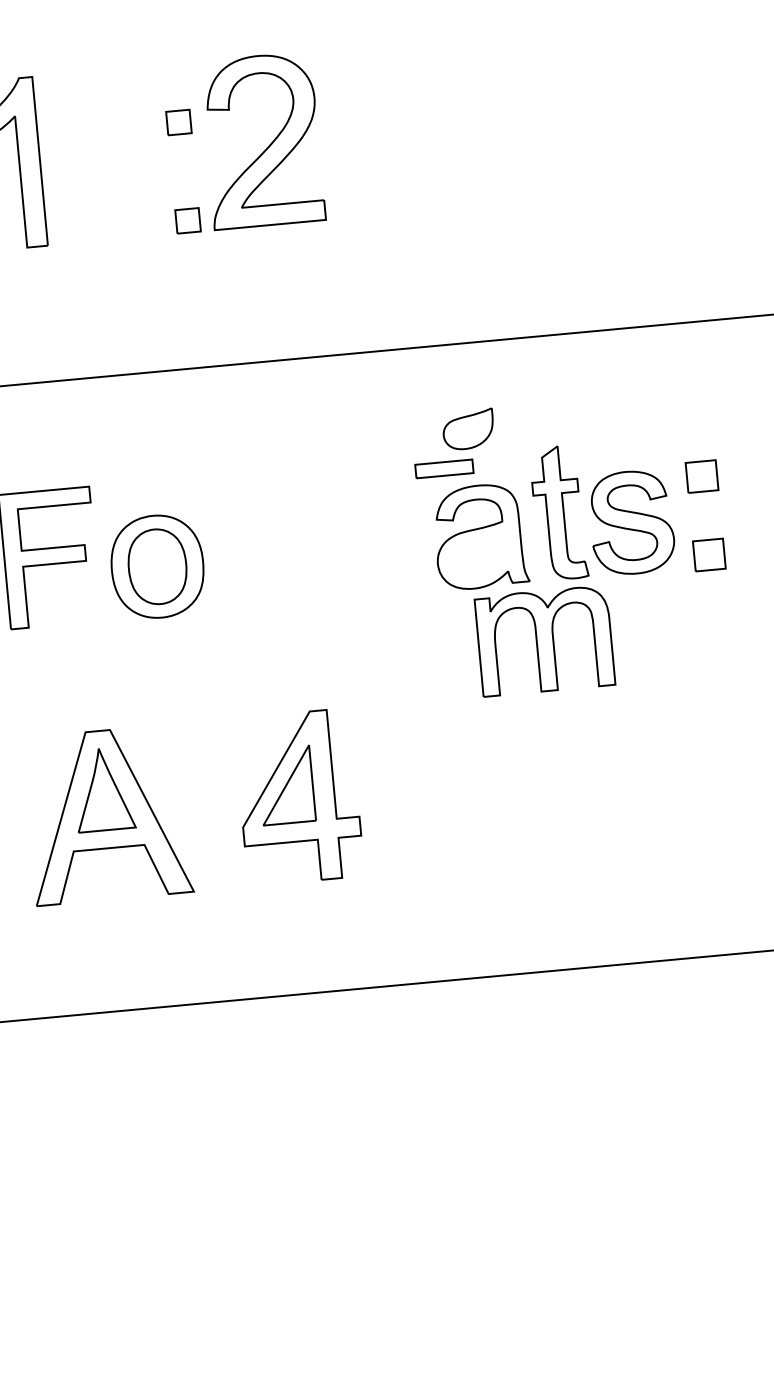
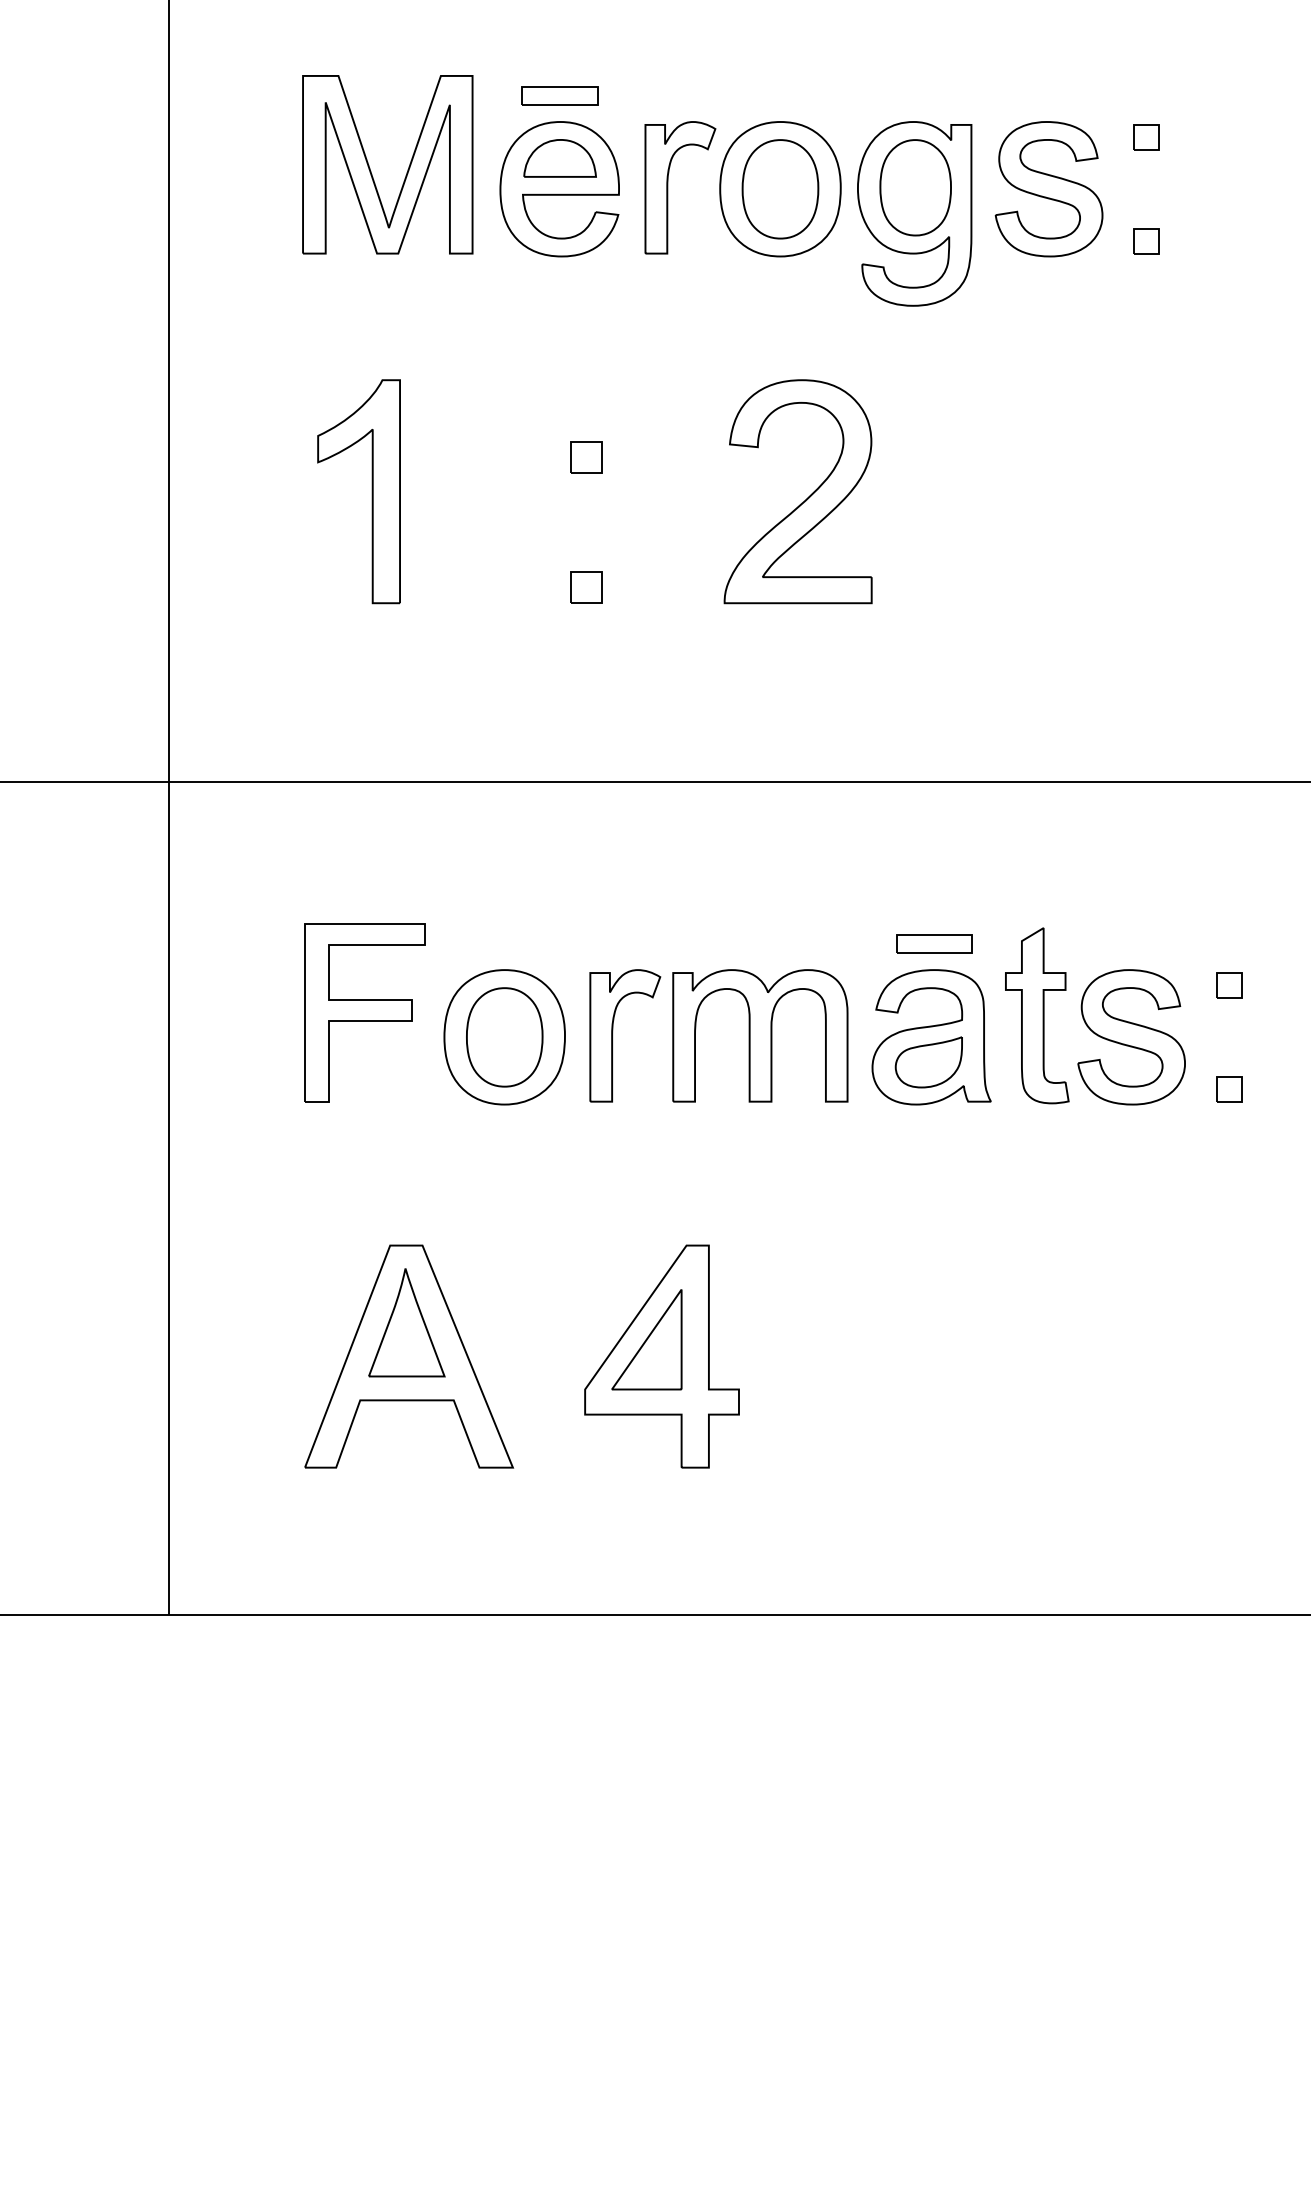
part: (268, 146) -> (805, 499), moved
part: (468, 429) -> (928, 1062), moved
part: (444, 468) -> (934, 943), moved
part: (702, 476) -> (1229, 985), size x0.62
part: (239, 555) -> (613, 1032), added
part: (709, 555) -> (1229, 1089), size x0.62
part: (544, 640) -> (760, 1035), moved

